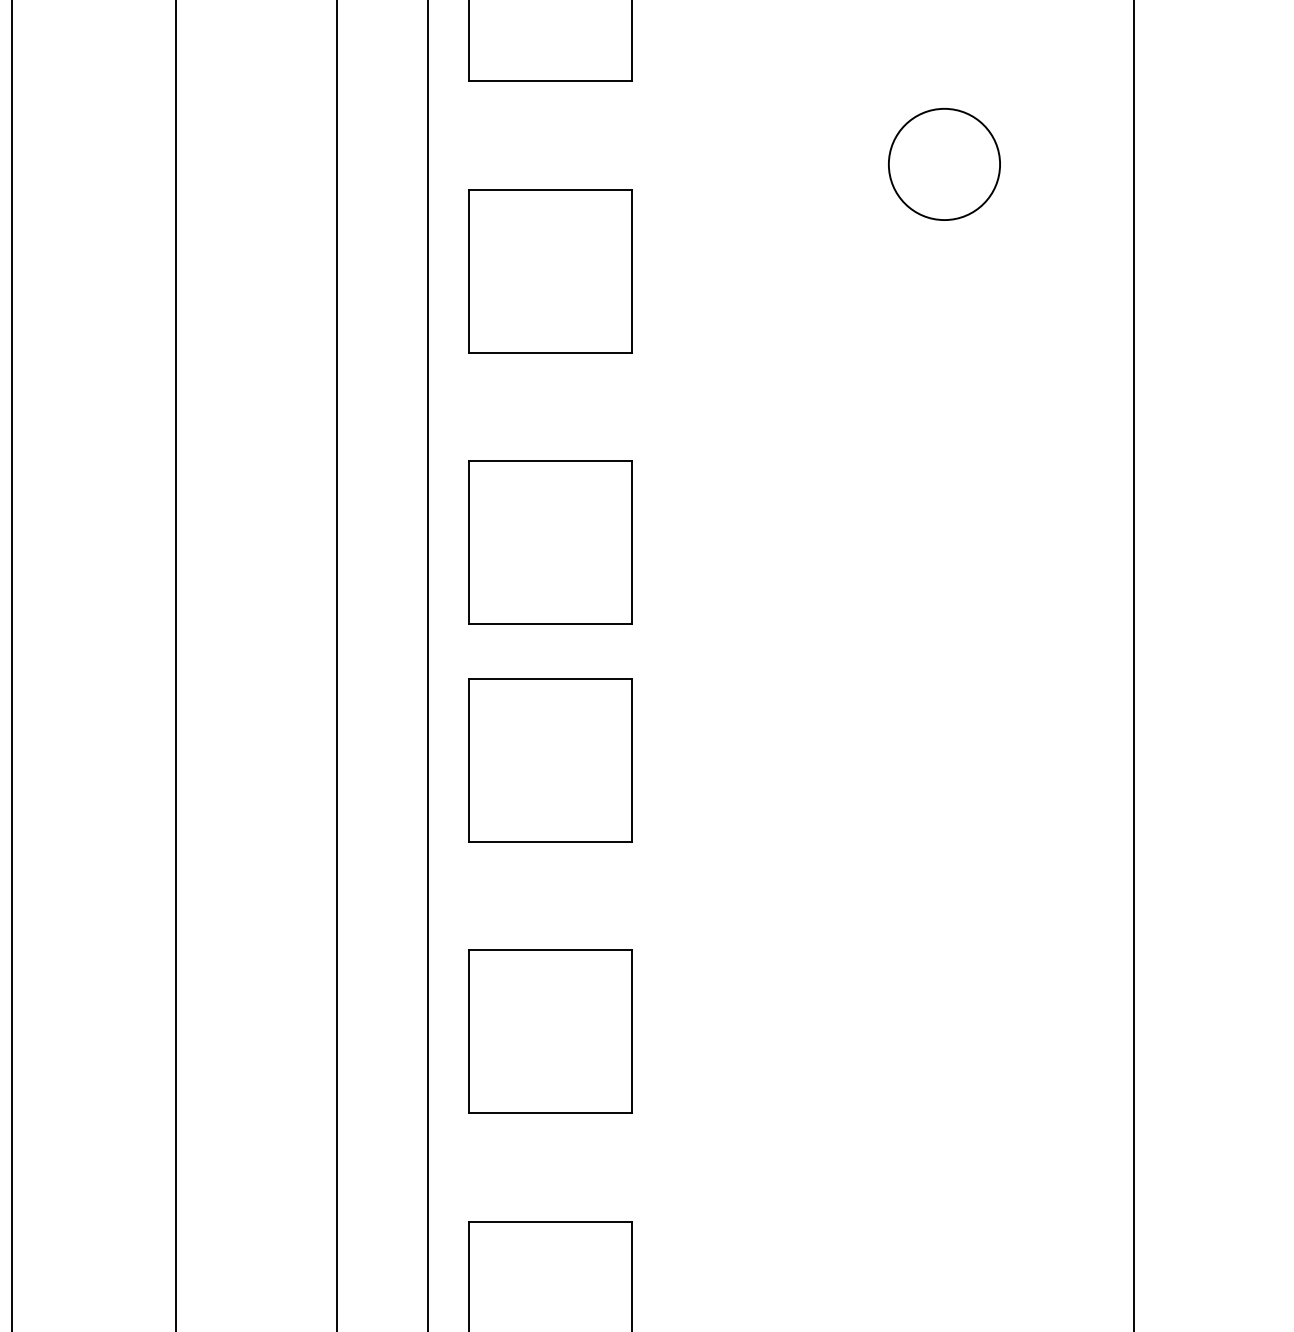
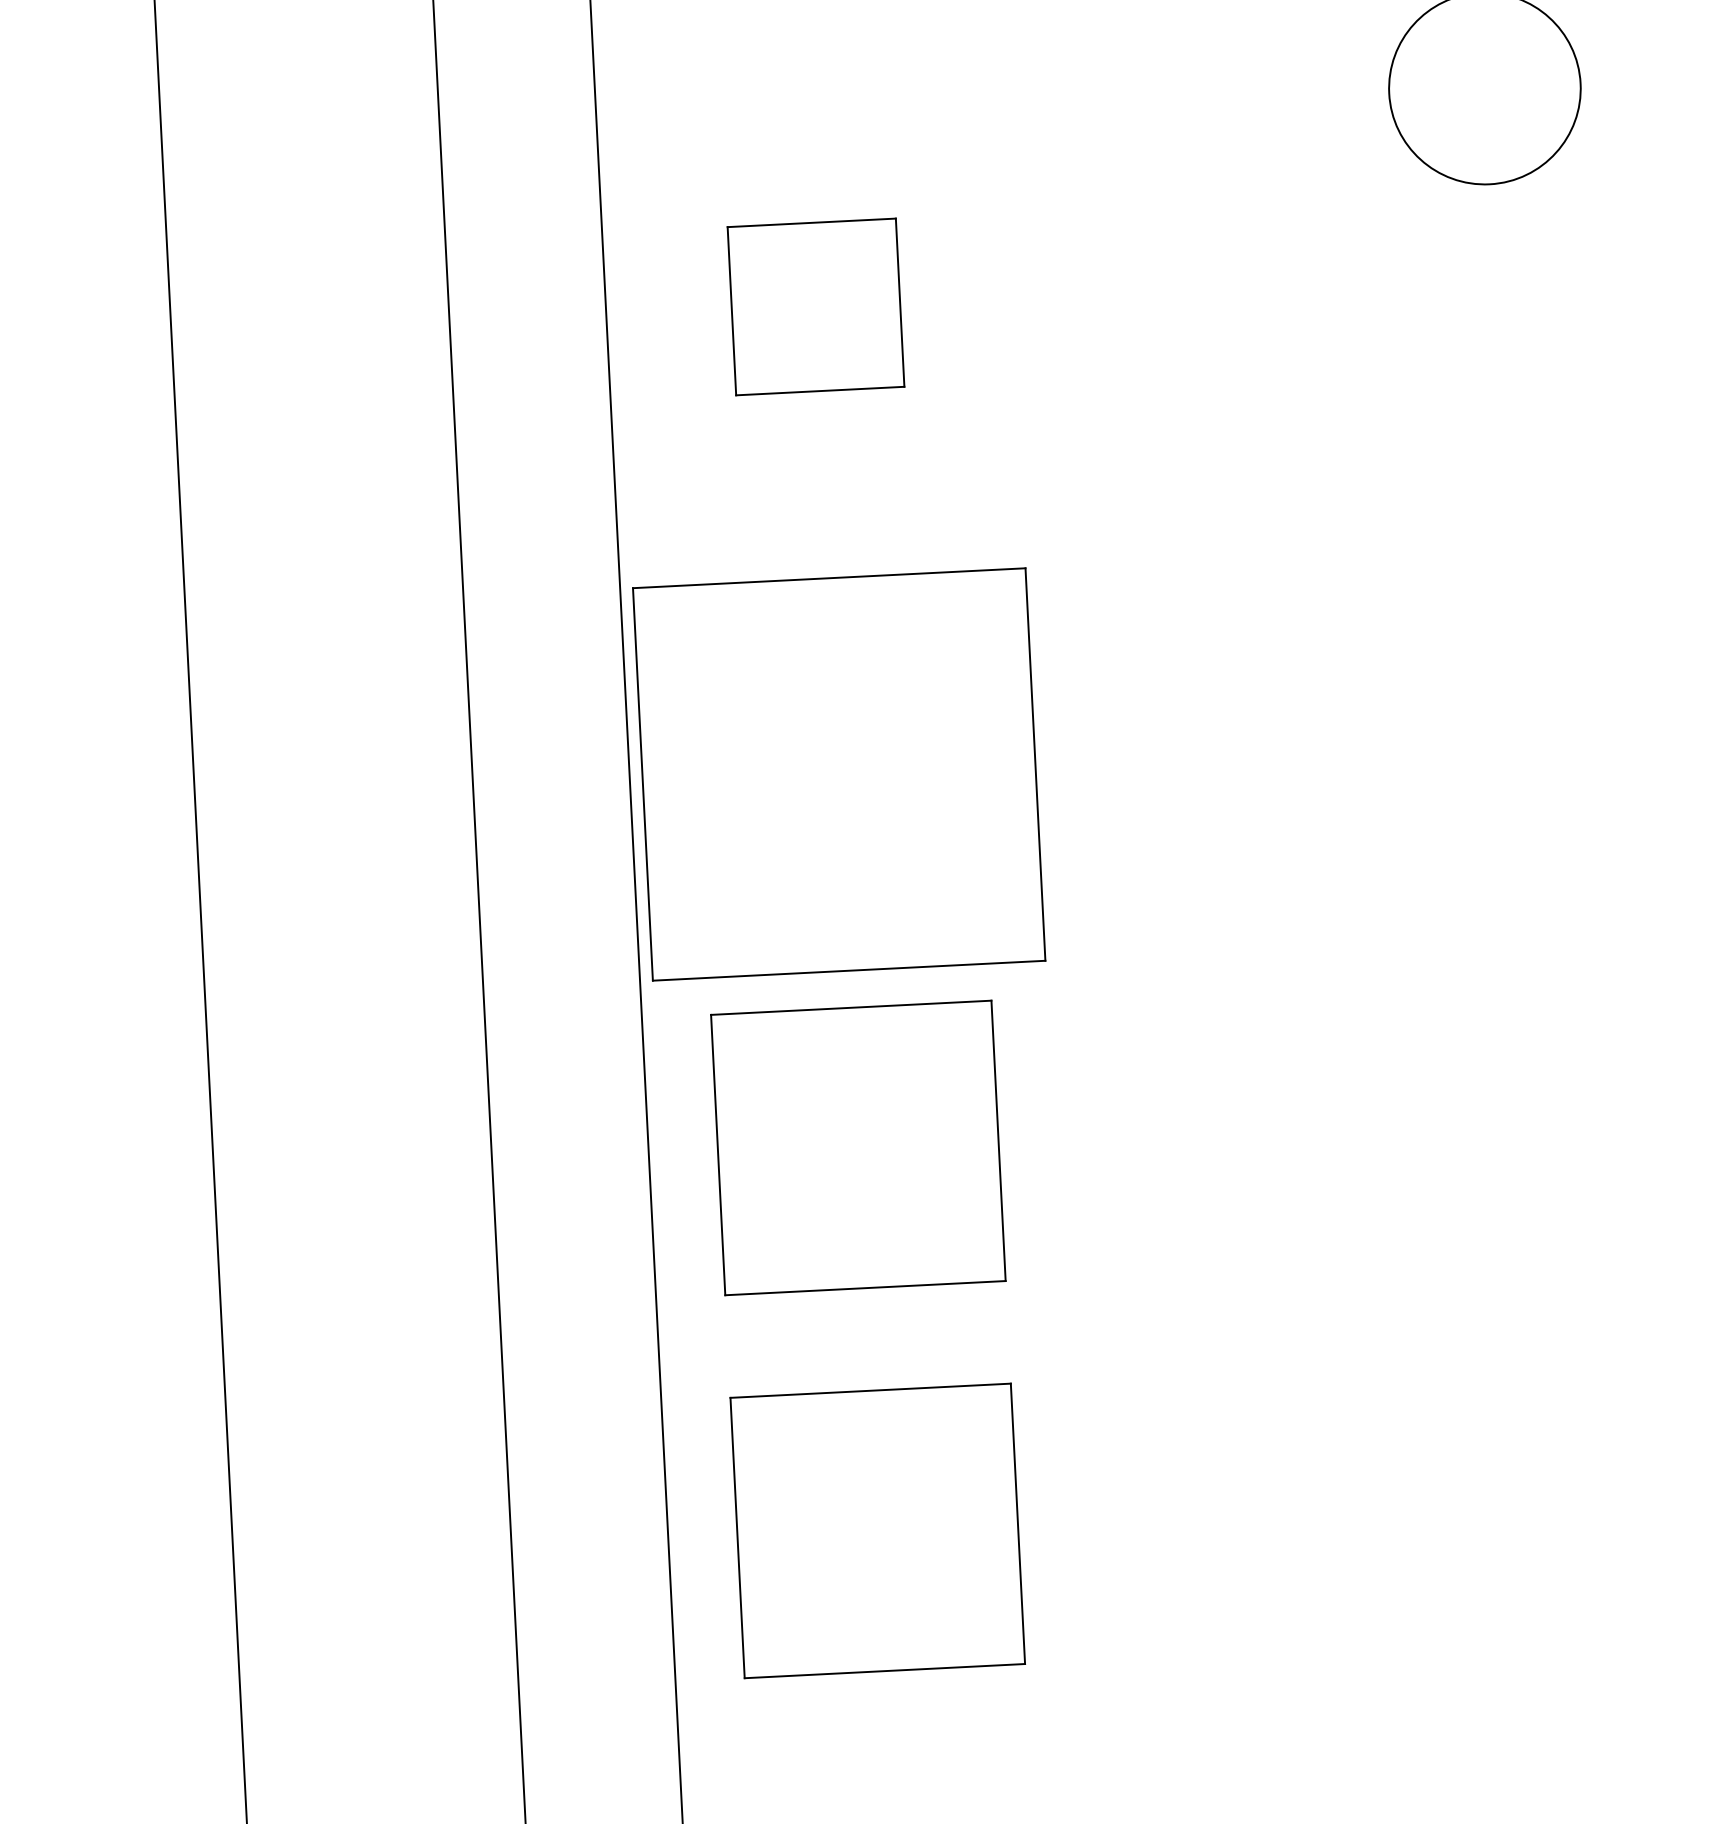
part: (550, 271) -> (816, 307), size x0.6
part: (550, 542) -> (840, 773), size x1.4
part: (550, 1031) -> (878, 1530), moved

